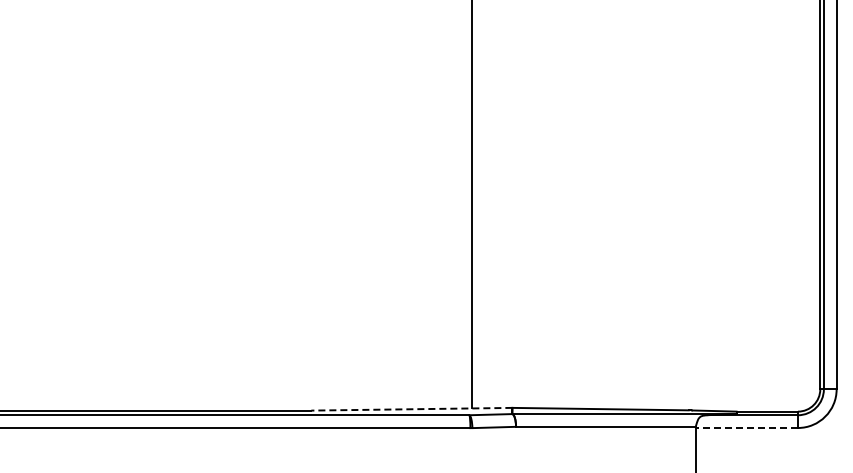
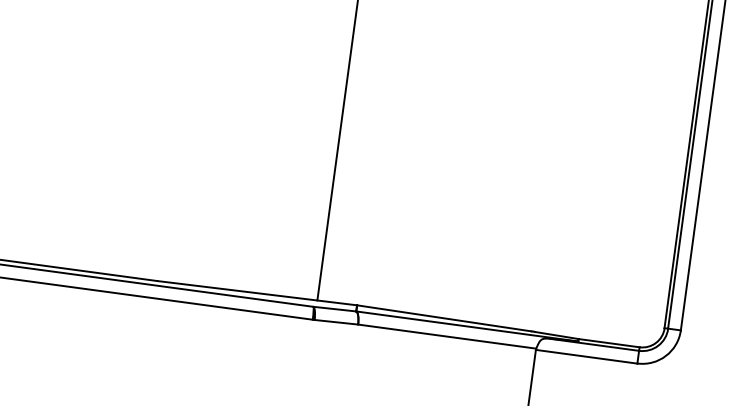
line: (411, 409) -> (256, 293), dashed -> solid
line: (746, 428) -> (586, 357), dashed -> solid

